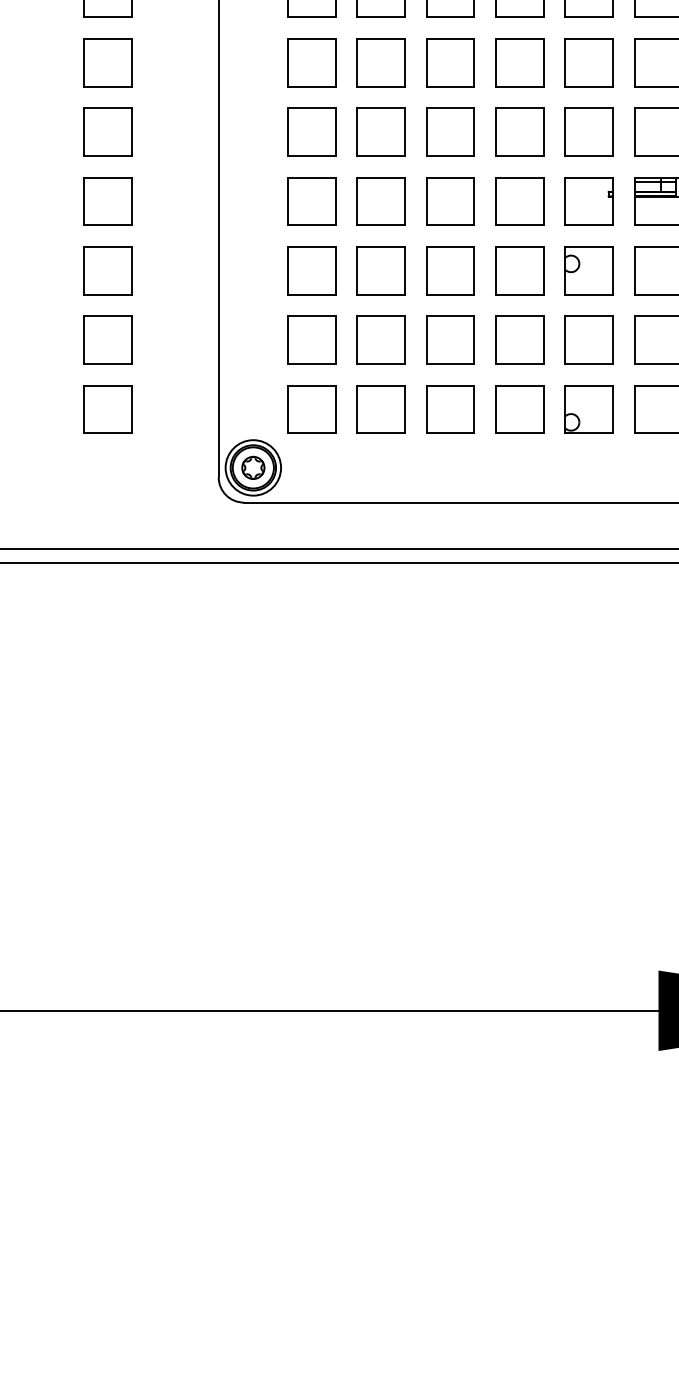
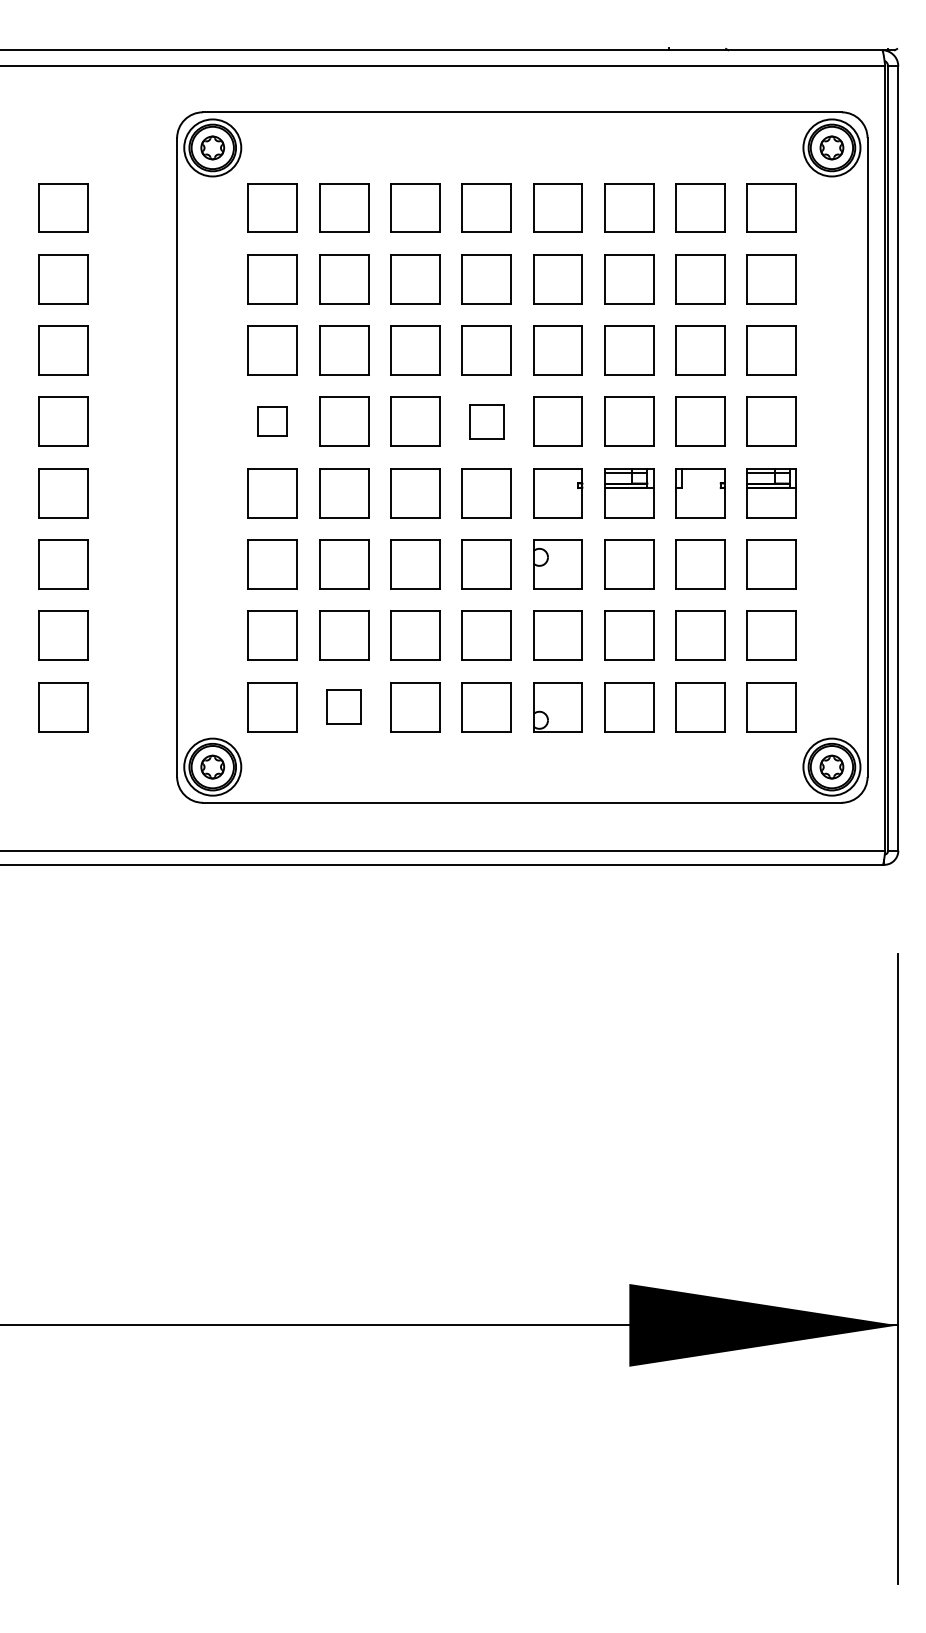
part: (311, 131) -> (272, 421), size x0.6
part: (519, 131) -> (486, 421), size x0.7
part: (381, 409) -> (344, 707), size x0.7

